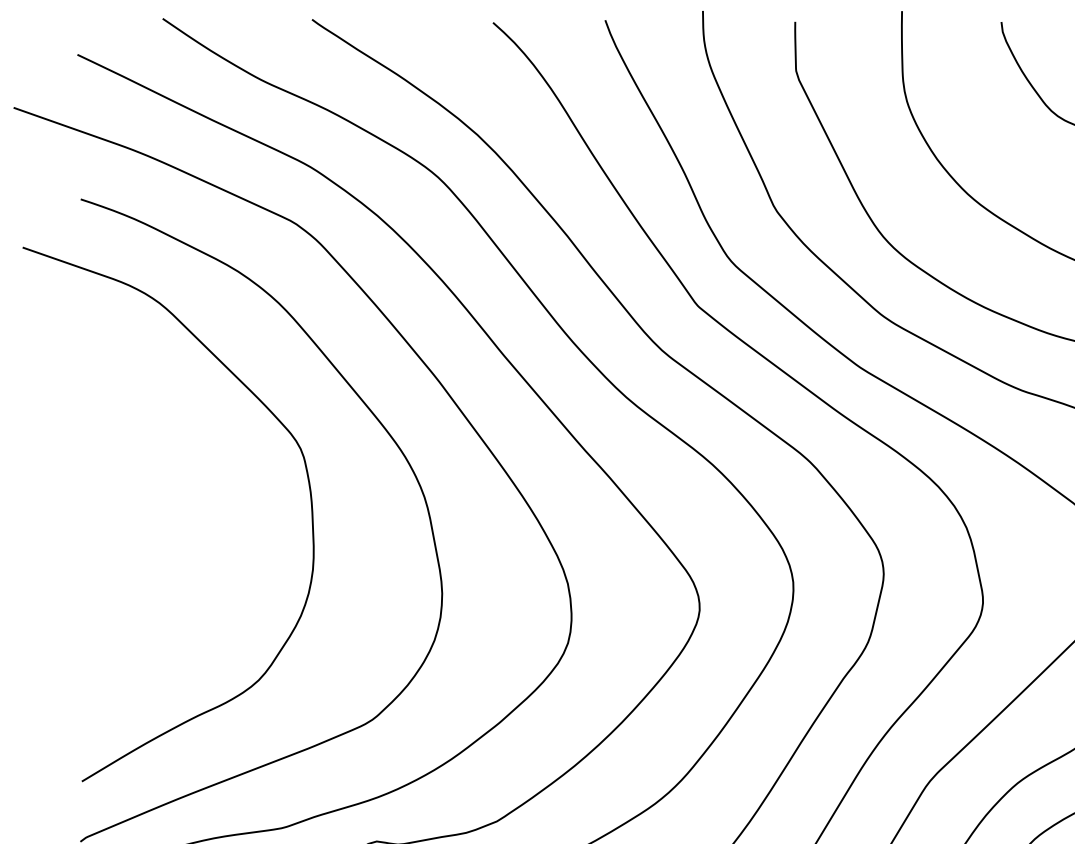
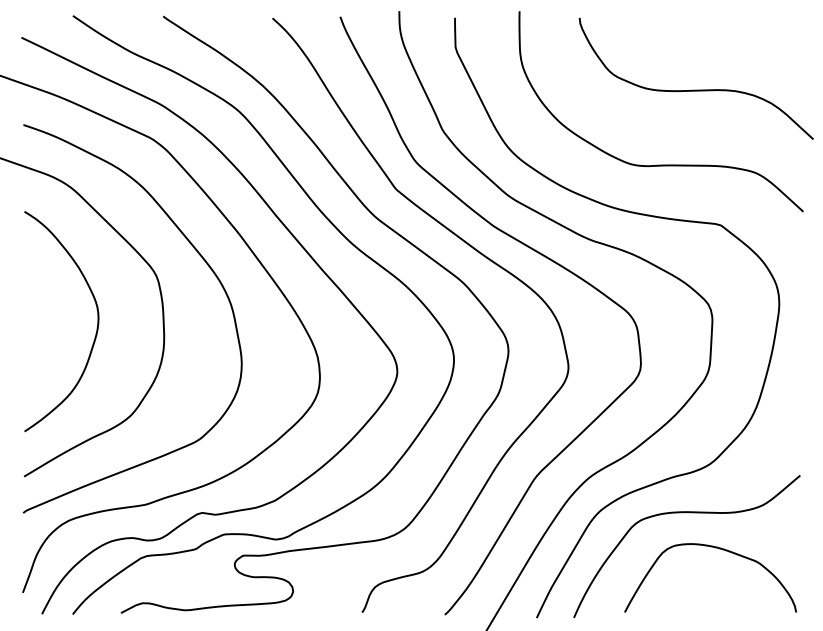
curve: (201, 536) -> (96, 328), added

